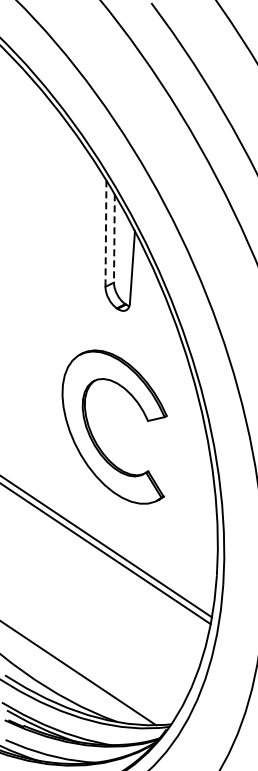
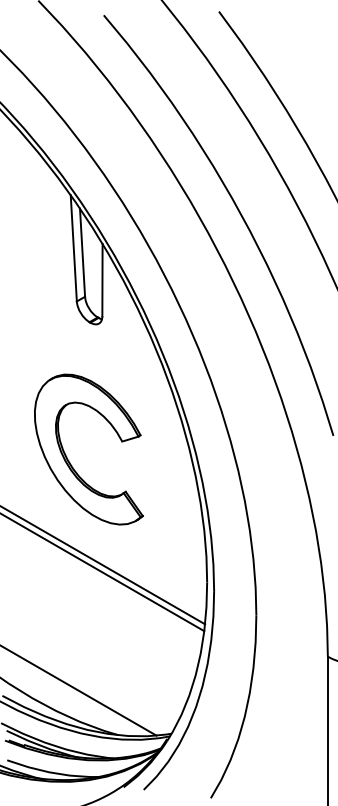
line: (105, 233) -> (73, 248), dashed -> solid
line: (114, 239) -> (82, 253), dashed -> solid
part: (95, 438) -> (70, 462), moved

